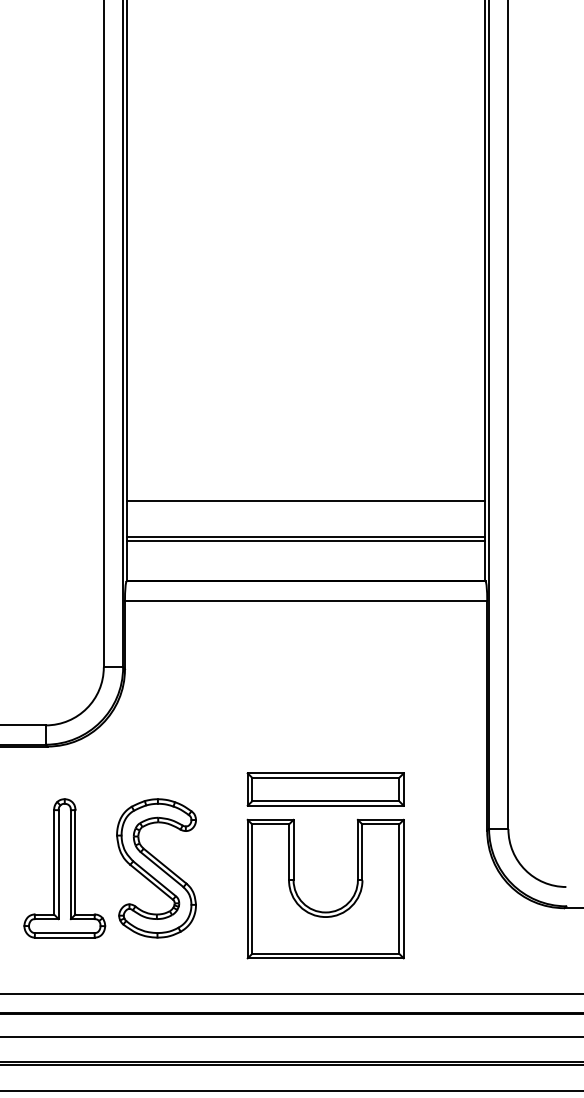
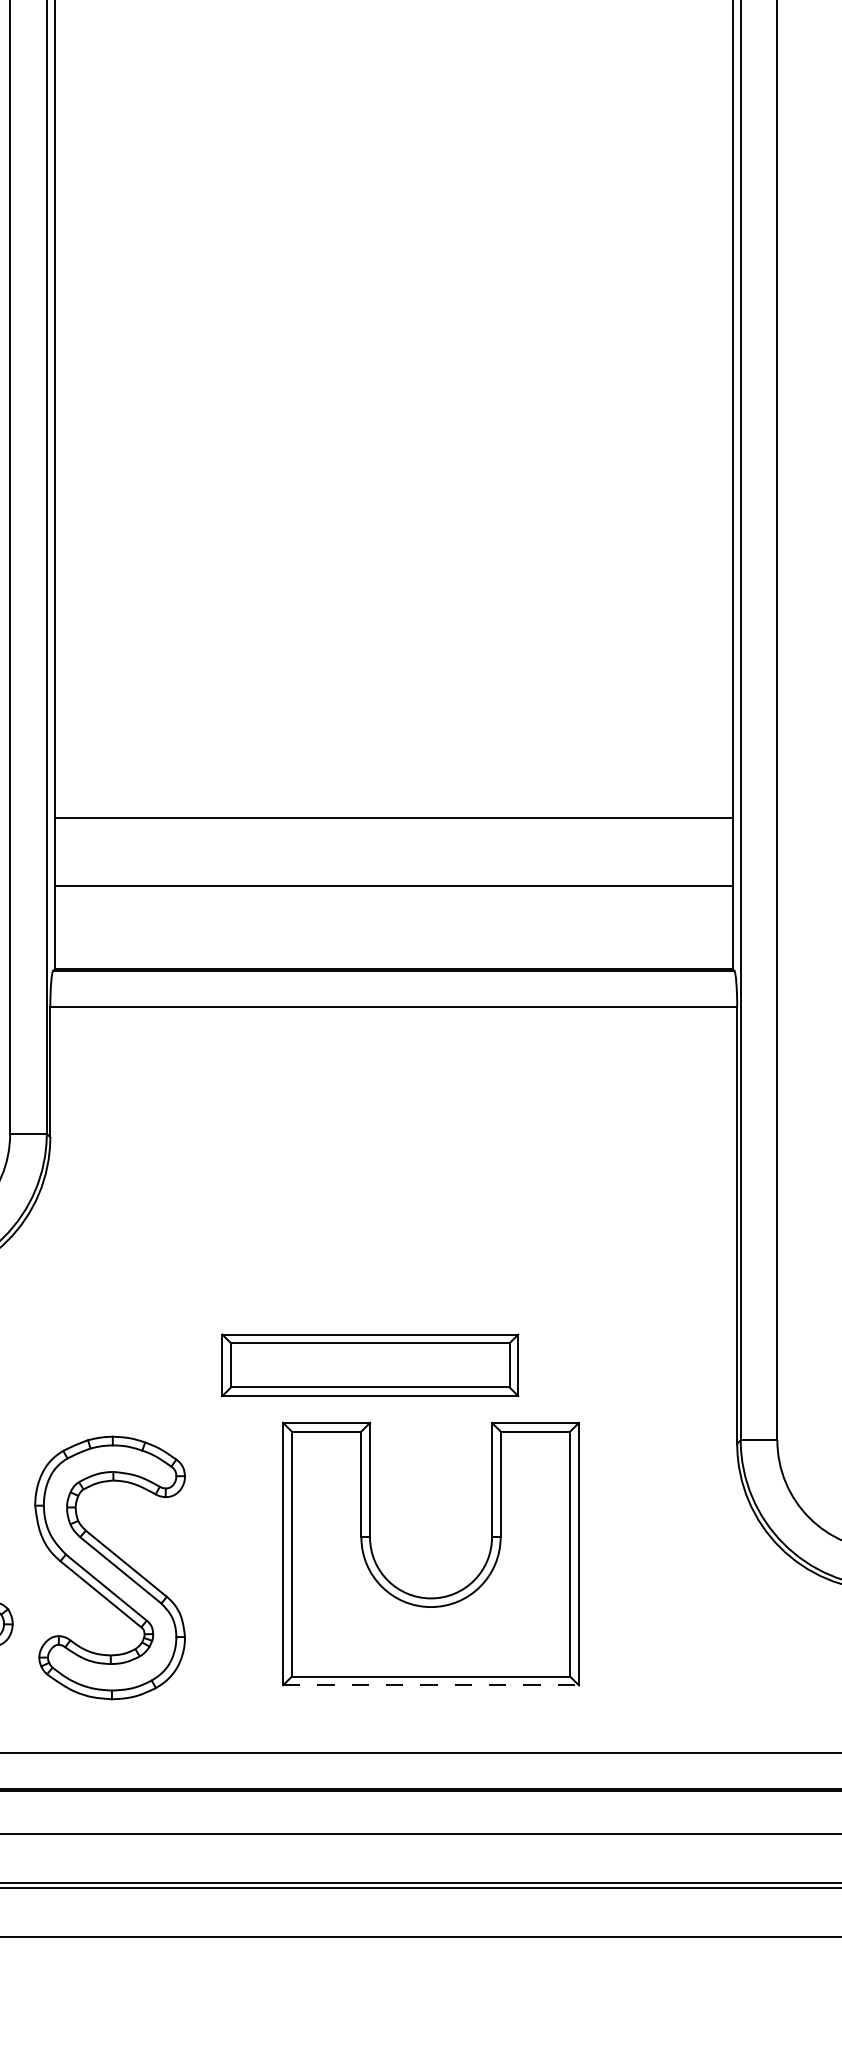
line: (305, 541) -> (392, 894), removed
part: (325, 789) -> (369, 1365), moved
part: (156, 868) -> (110, 1568), moved
line: (326, 958) -> (432, 1685), solid -> dashed

